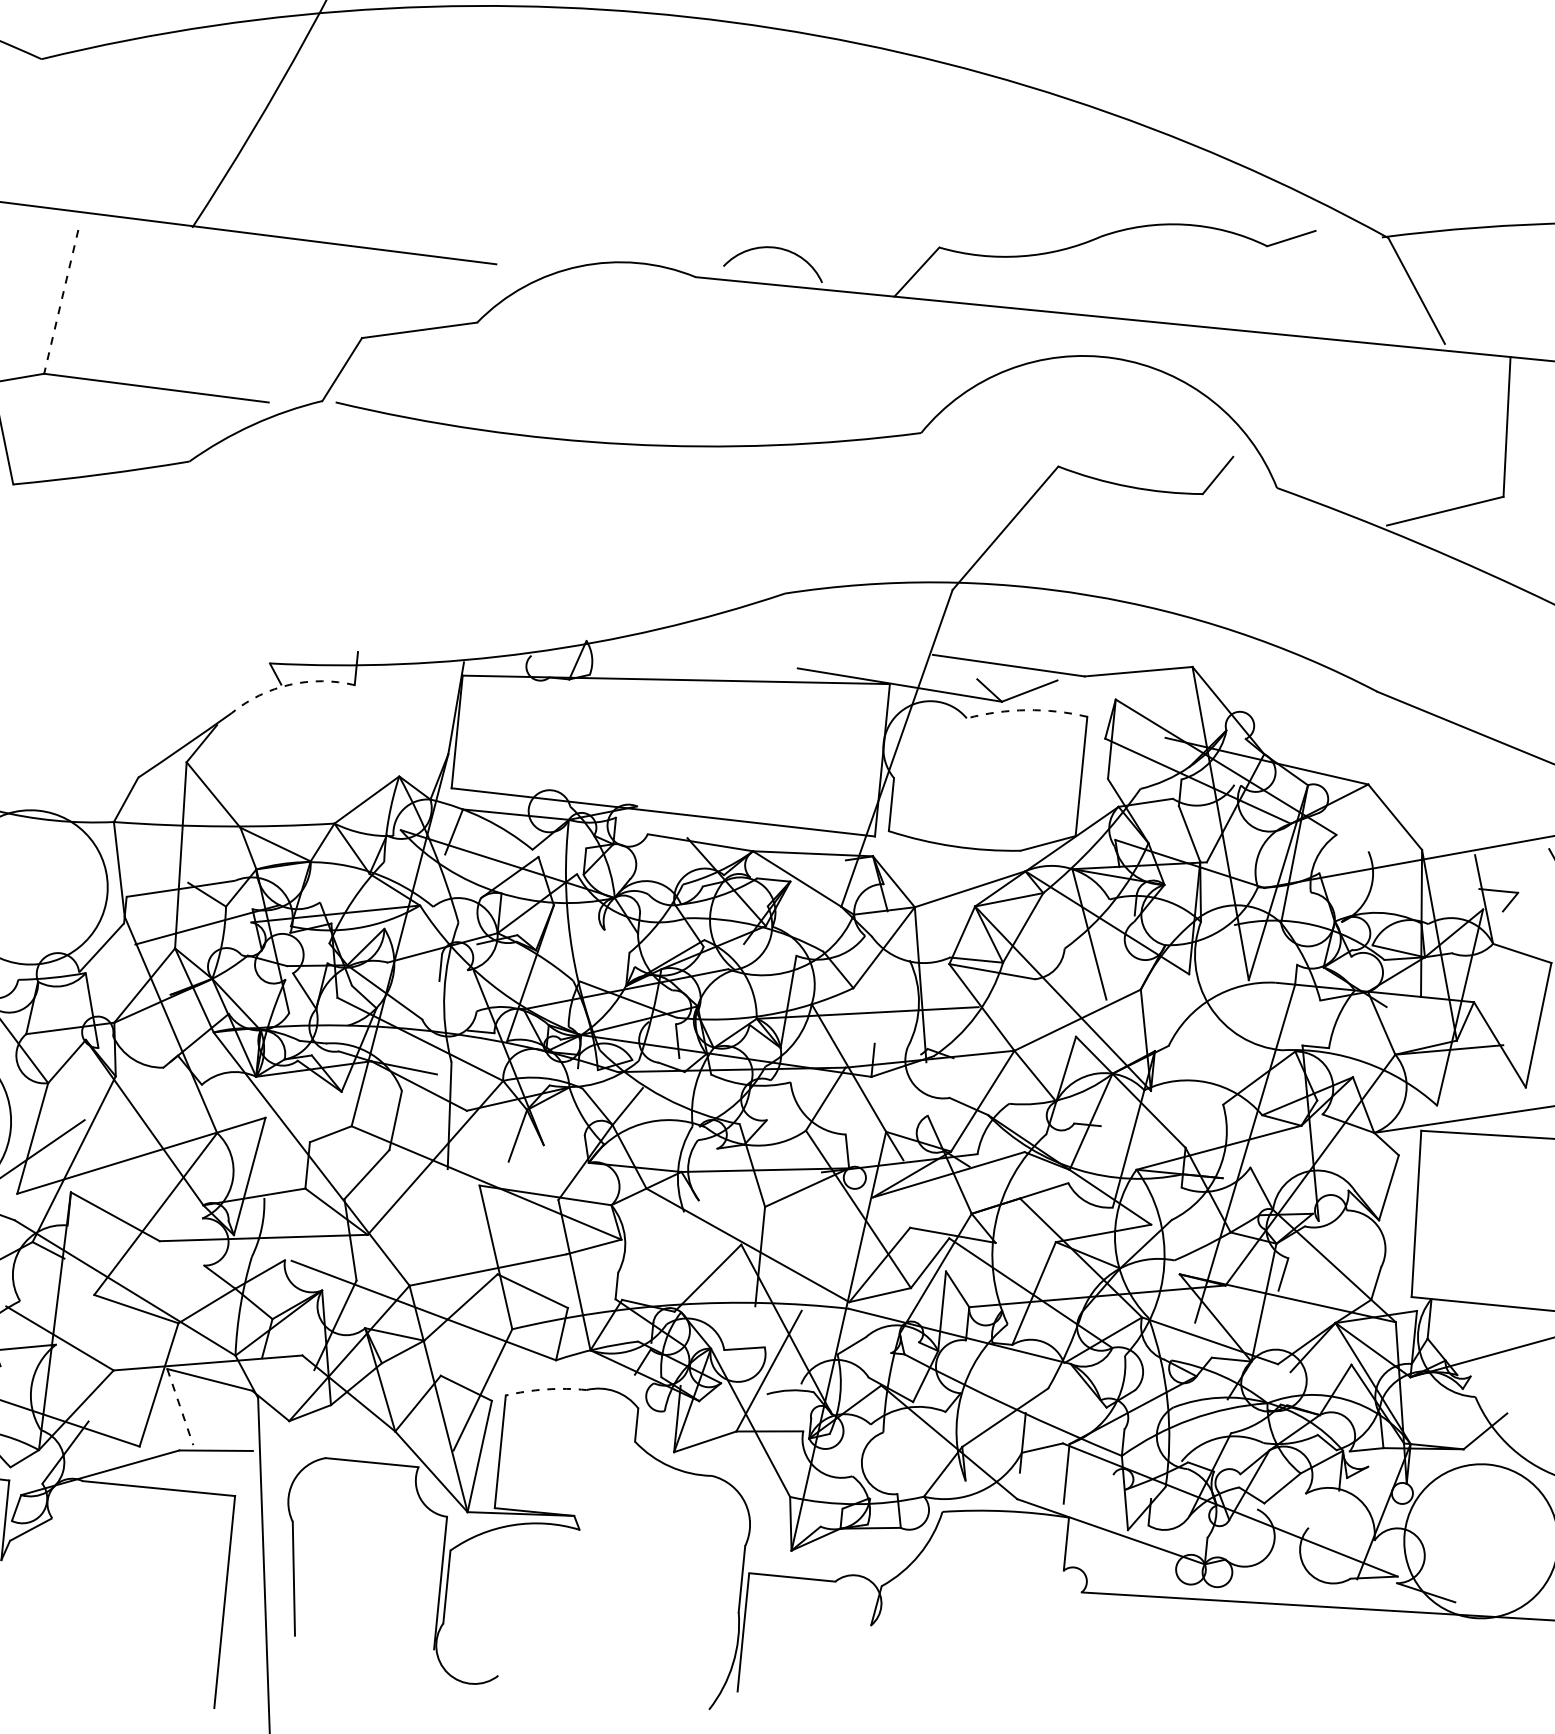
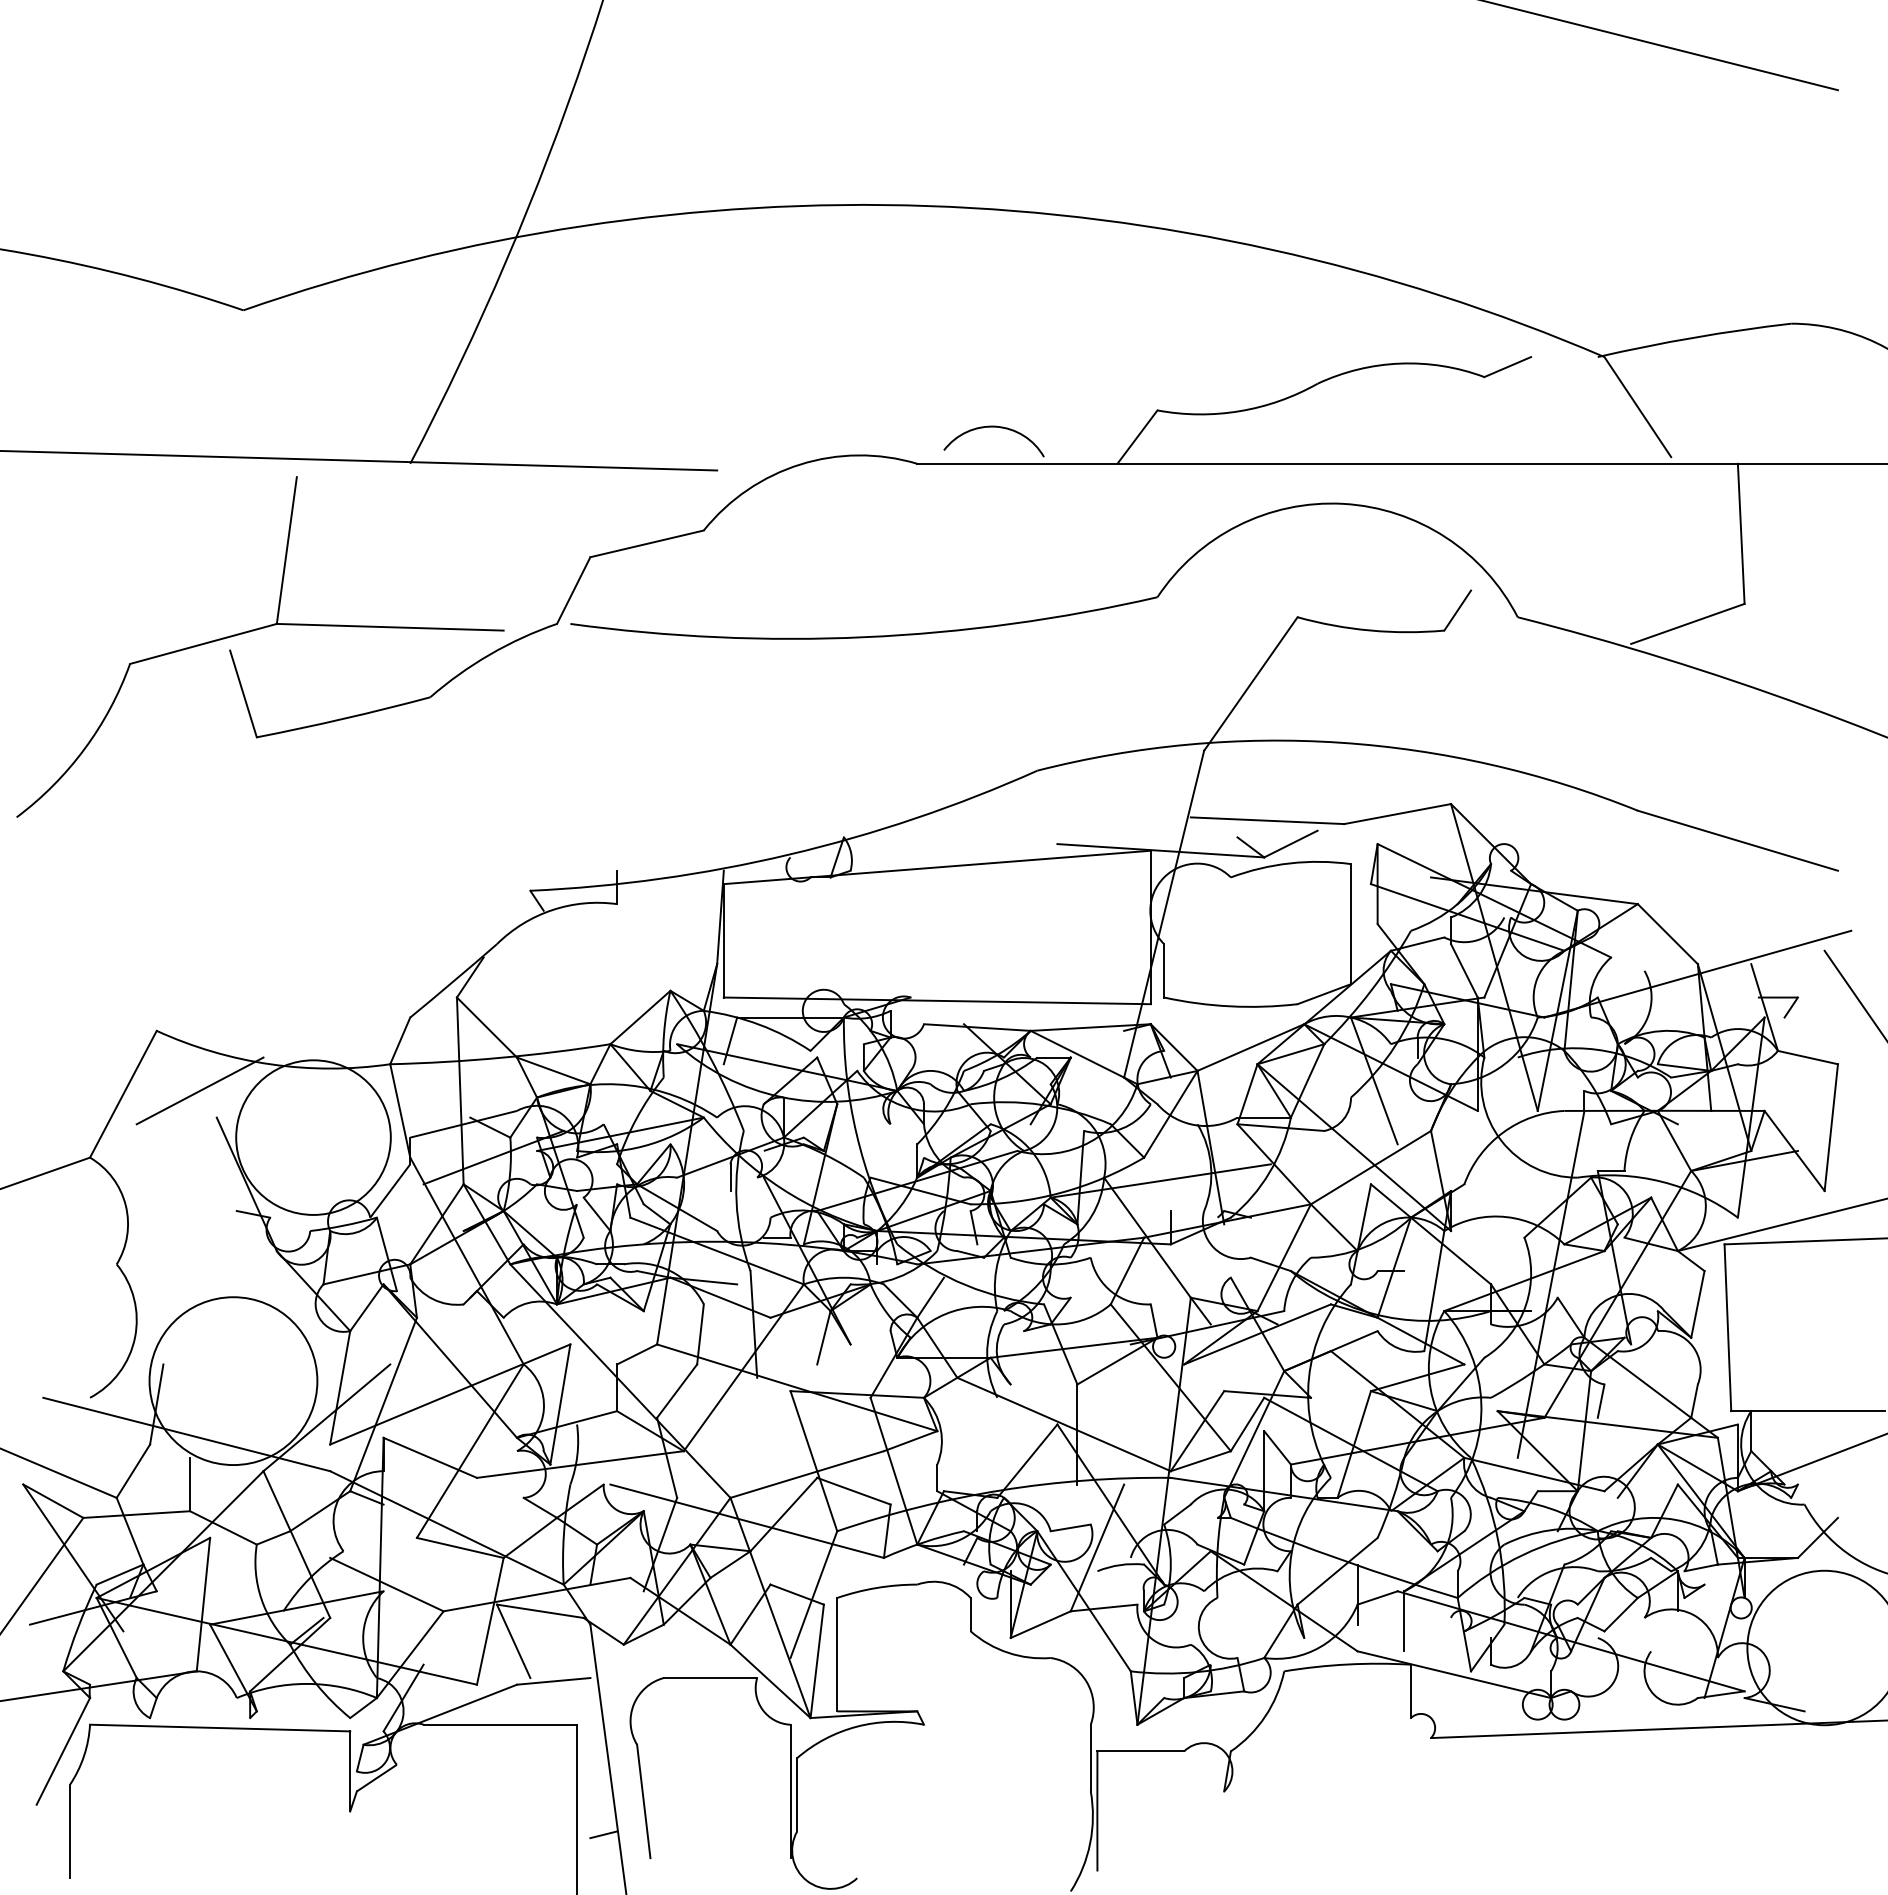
line: (60, 302) -> (286, 551), dashed -> solid
arc: (290, 685) -> (552, 910), dashed -> solid
arc: (1027, 710) -> (1290, 863), dashed -> solid
arc: (545, 1388) -> (876, 1587), dashed -> solid
line: (180, 1407) -> (513, 1641), dashed -> solid
line: (250, 1607) -> (603, 1834), added

